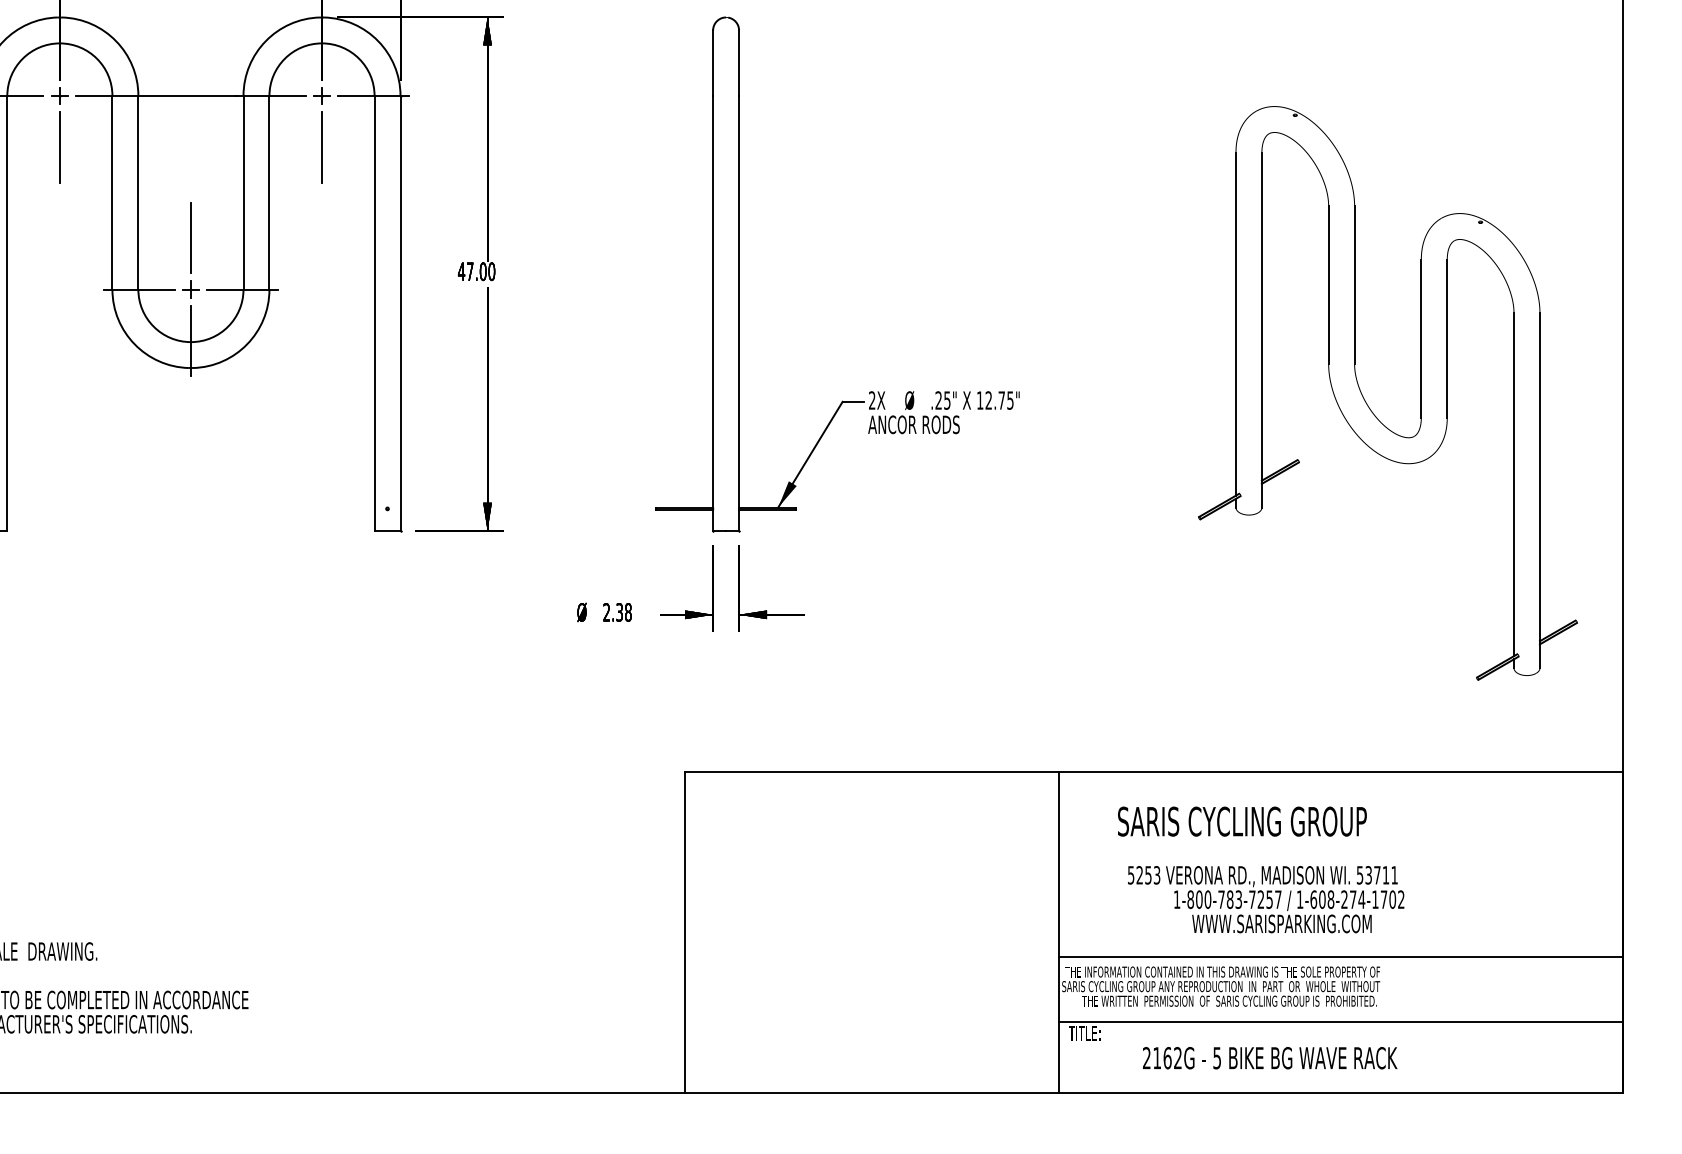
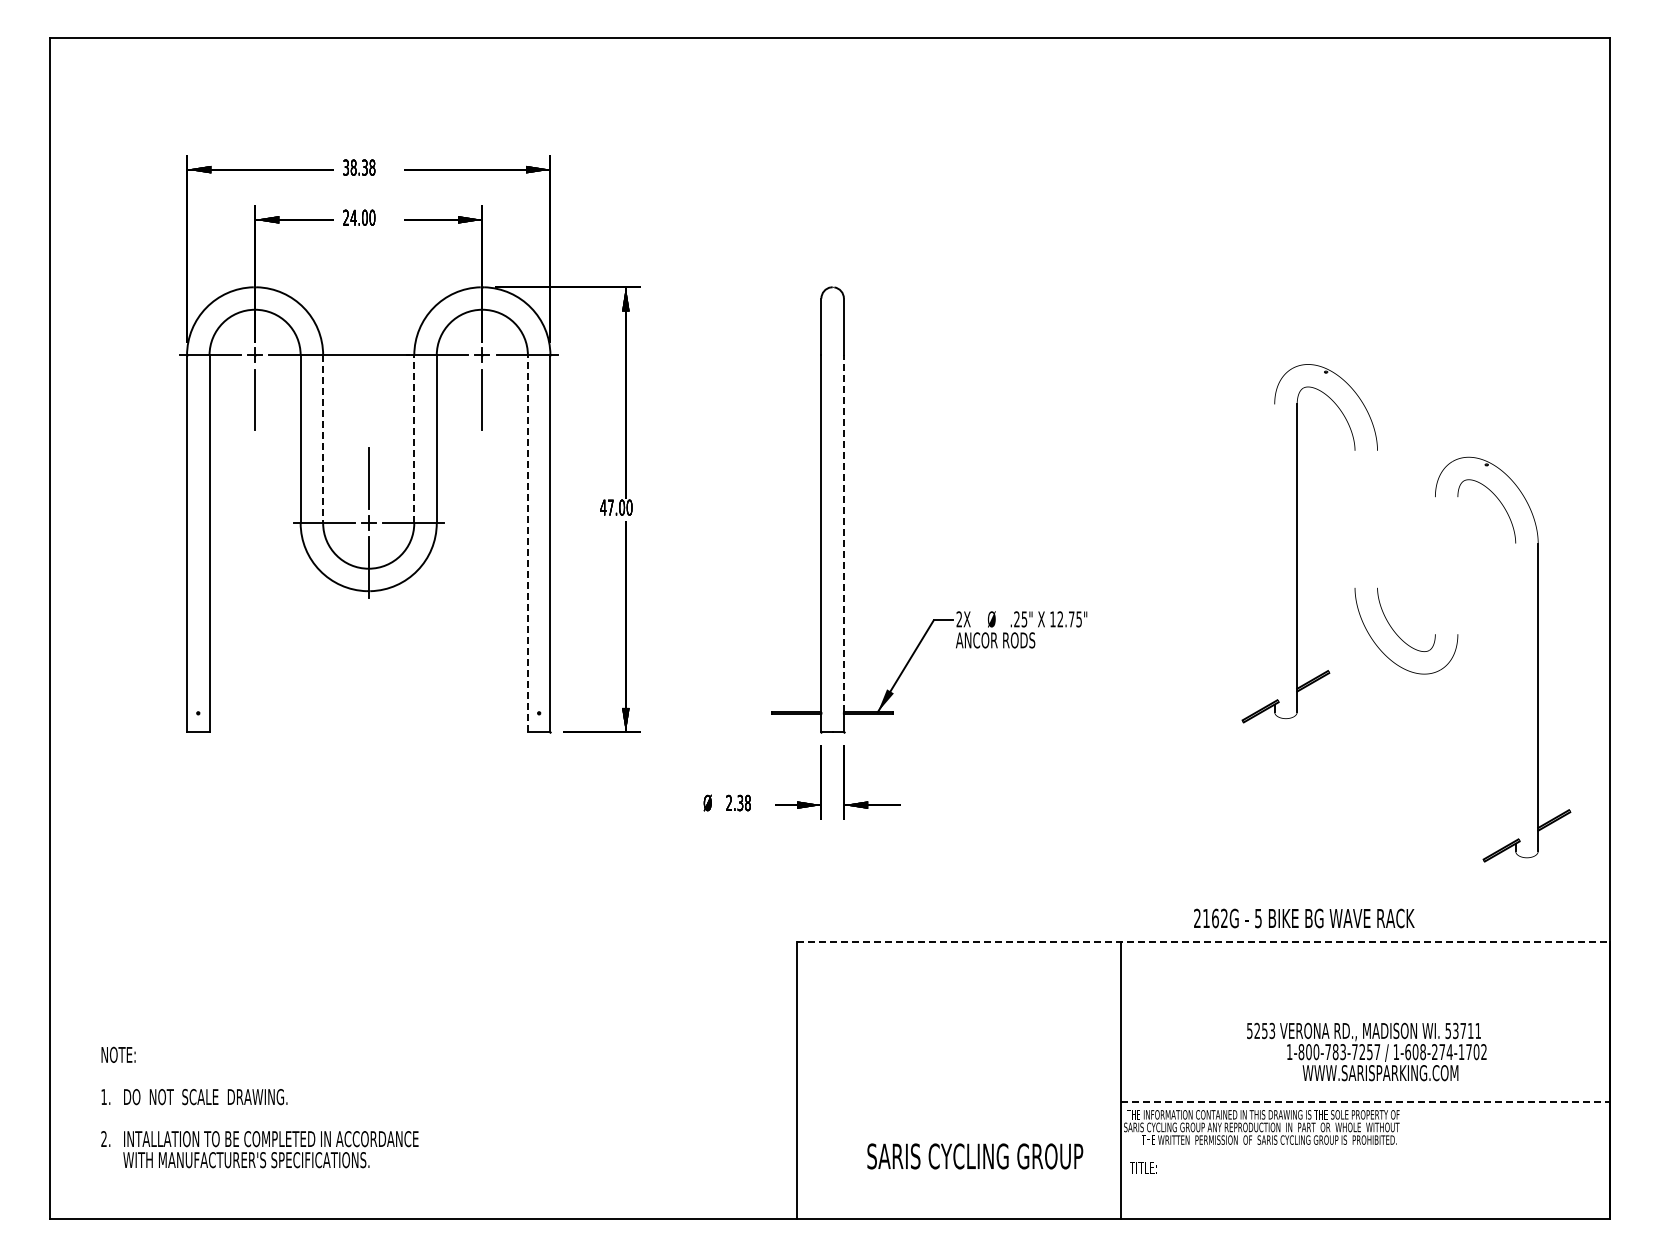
line: (138, 193) -> (323, 439), solid -> dashed
line: (243, 193) -> (414, 439), solid -> dashed
line: (1329, 284) -> (1355, 518), removed
line: (1354, 284) -> (1377, 518), removed
line: (738, 301) -> (843, 533), solid -> dashed
line: (374, 313) -> (527, 543), solid -> dashed
line: (1235, 323) -> (1274, 552), removed
line: (1421, 338) -> (1435, 565), removed
line: (1446, 338) -> (1457, 565), removed
line: (1513, 483) -> (1515, 691), removed
line: (1153, 772) -> (1203, 941), solid -> dashed
text: (1242, 821) -> (975, 1156), moved
text: (1265, 898) -> (1366, 1051), moved
line: (1340, 956) -> (1365, 1101), solid -> dashed
line: (1340, 1021) -> (1365, 1157), removed
text: (1270, 1058) -> (1304, 918), moved

